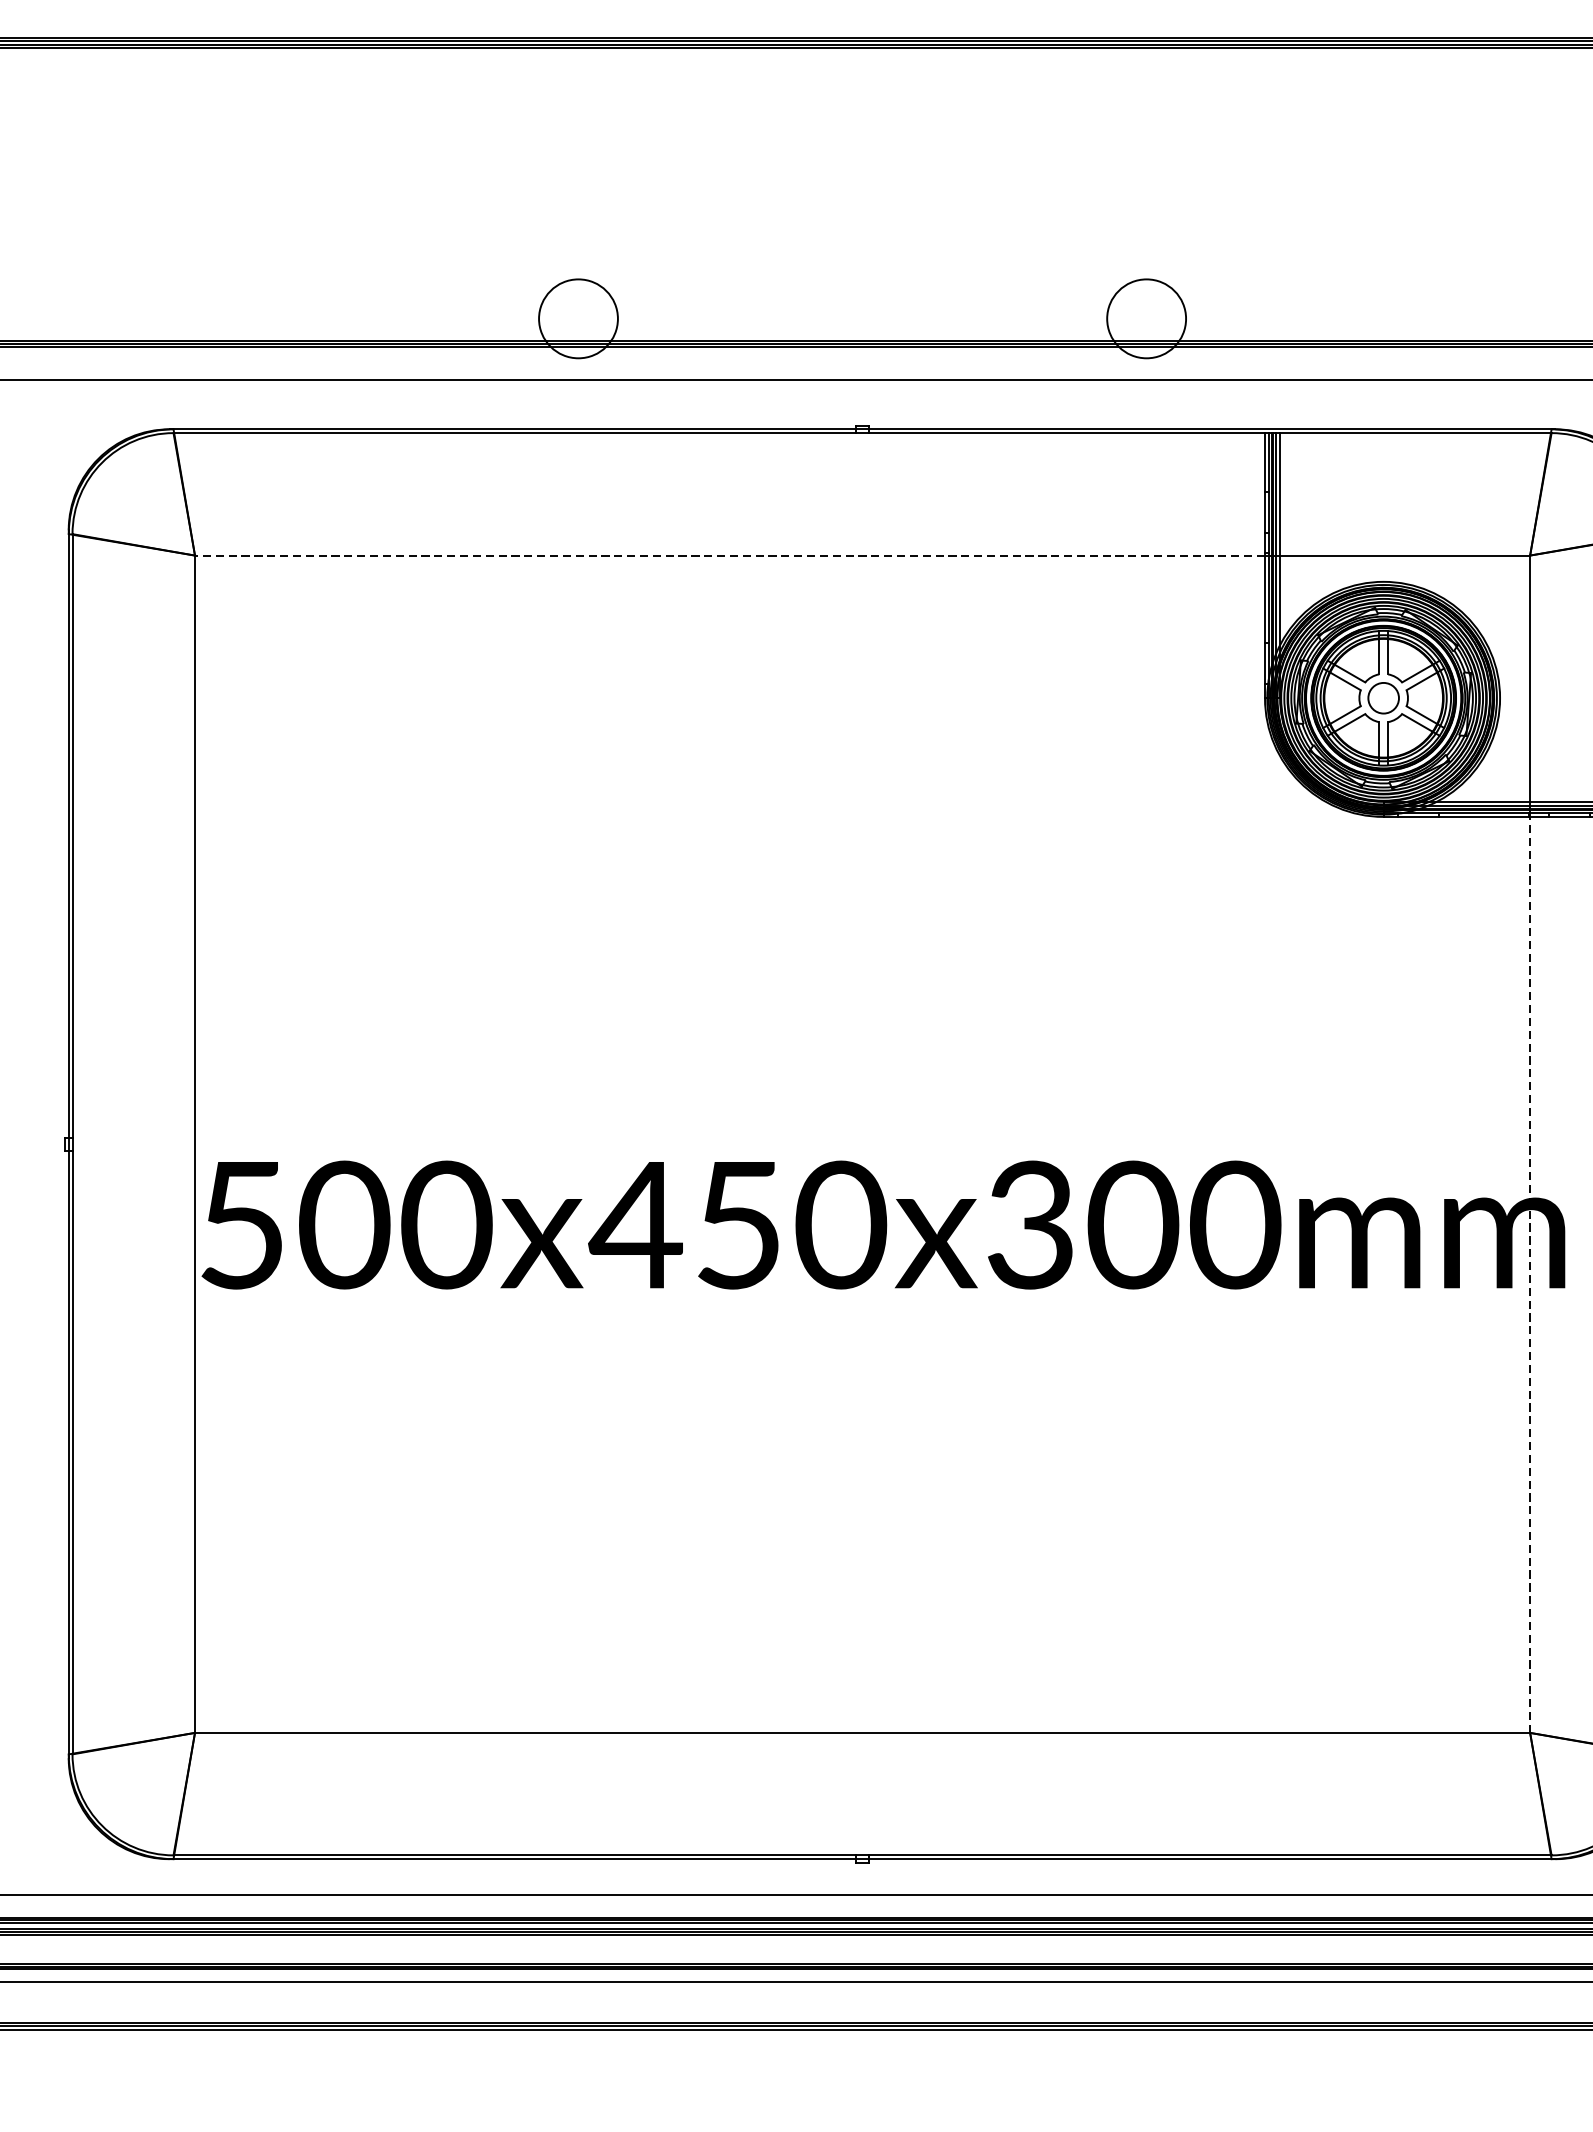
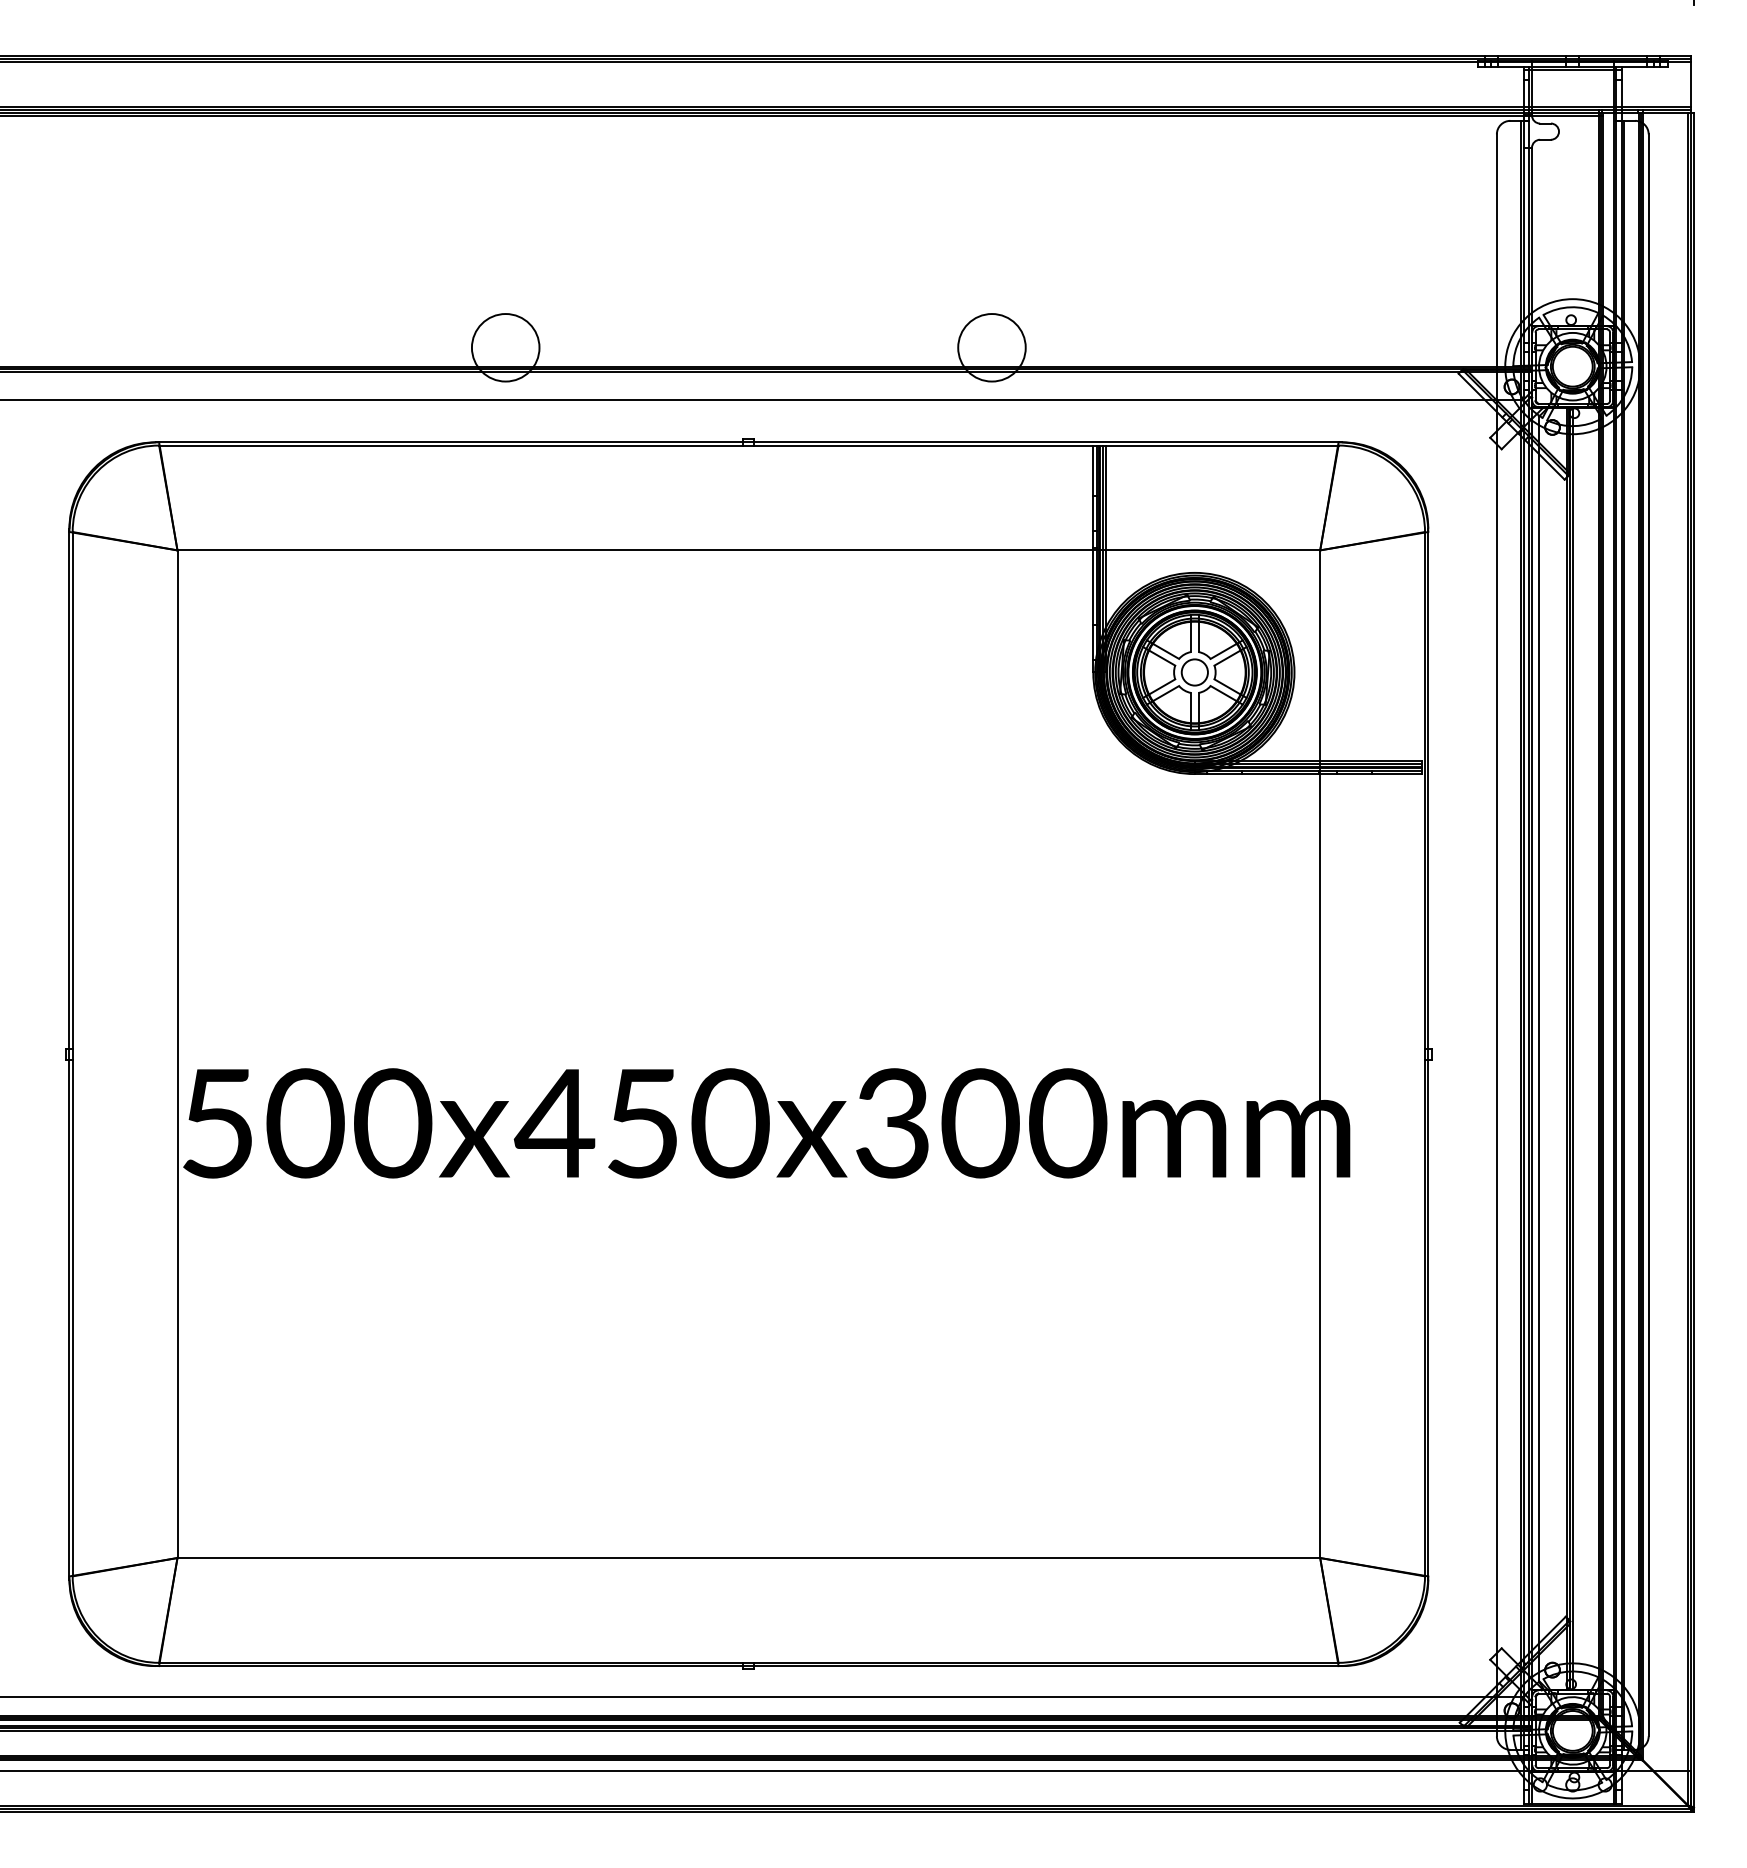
line: (730, 555) -> (635, 550), dashed -> solid
line: (1530, 1275) -> (1320, 1166), dashed -> solid

